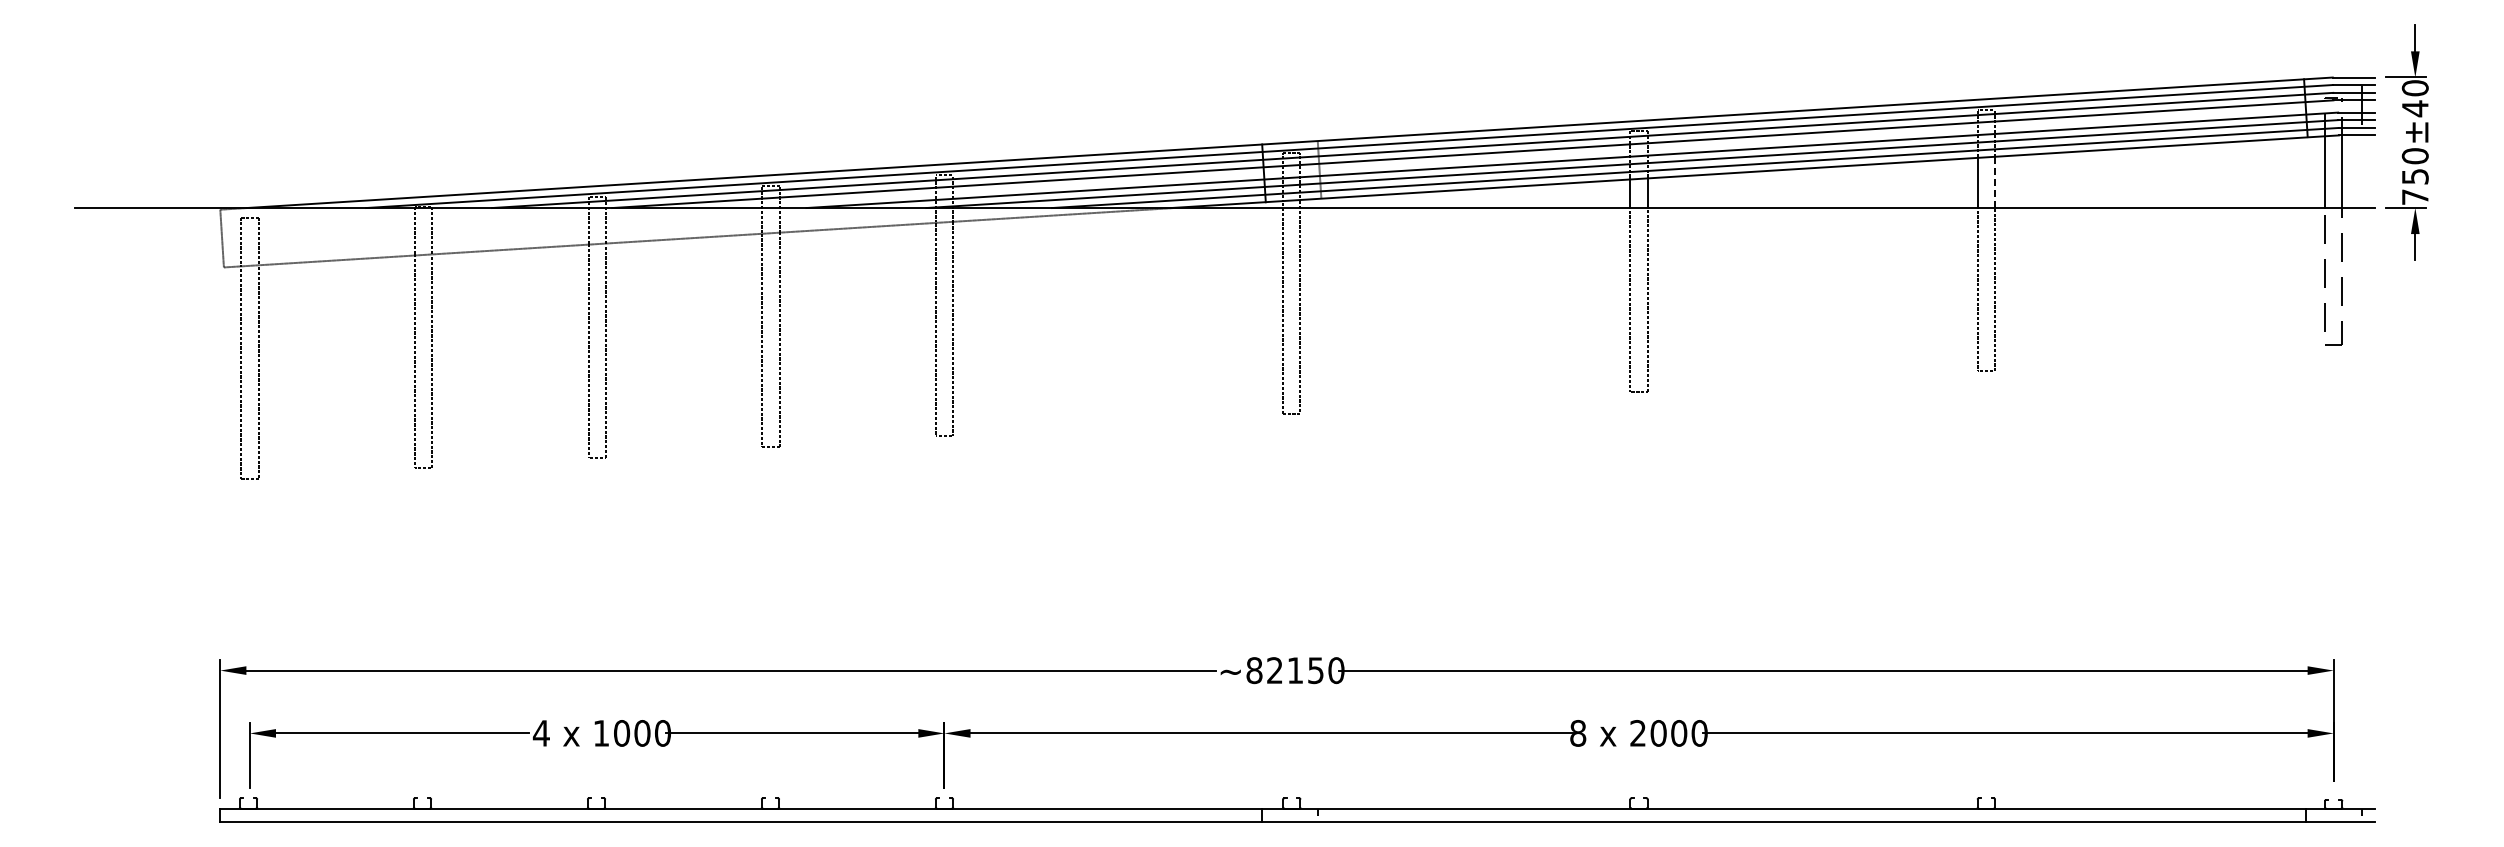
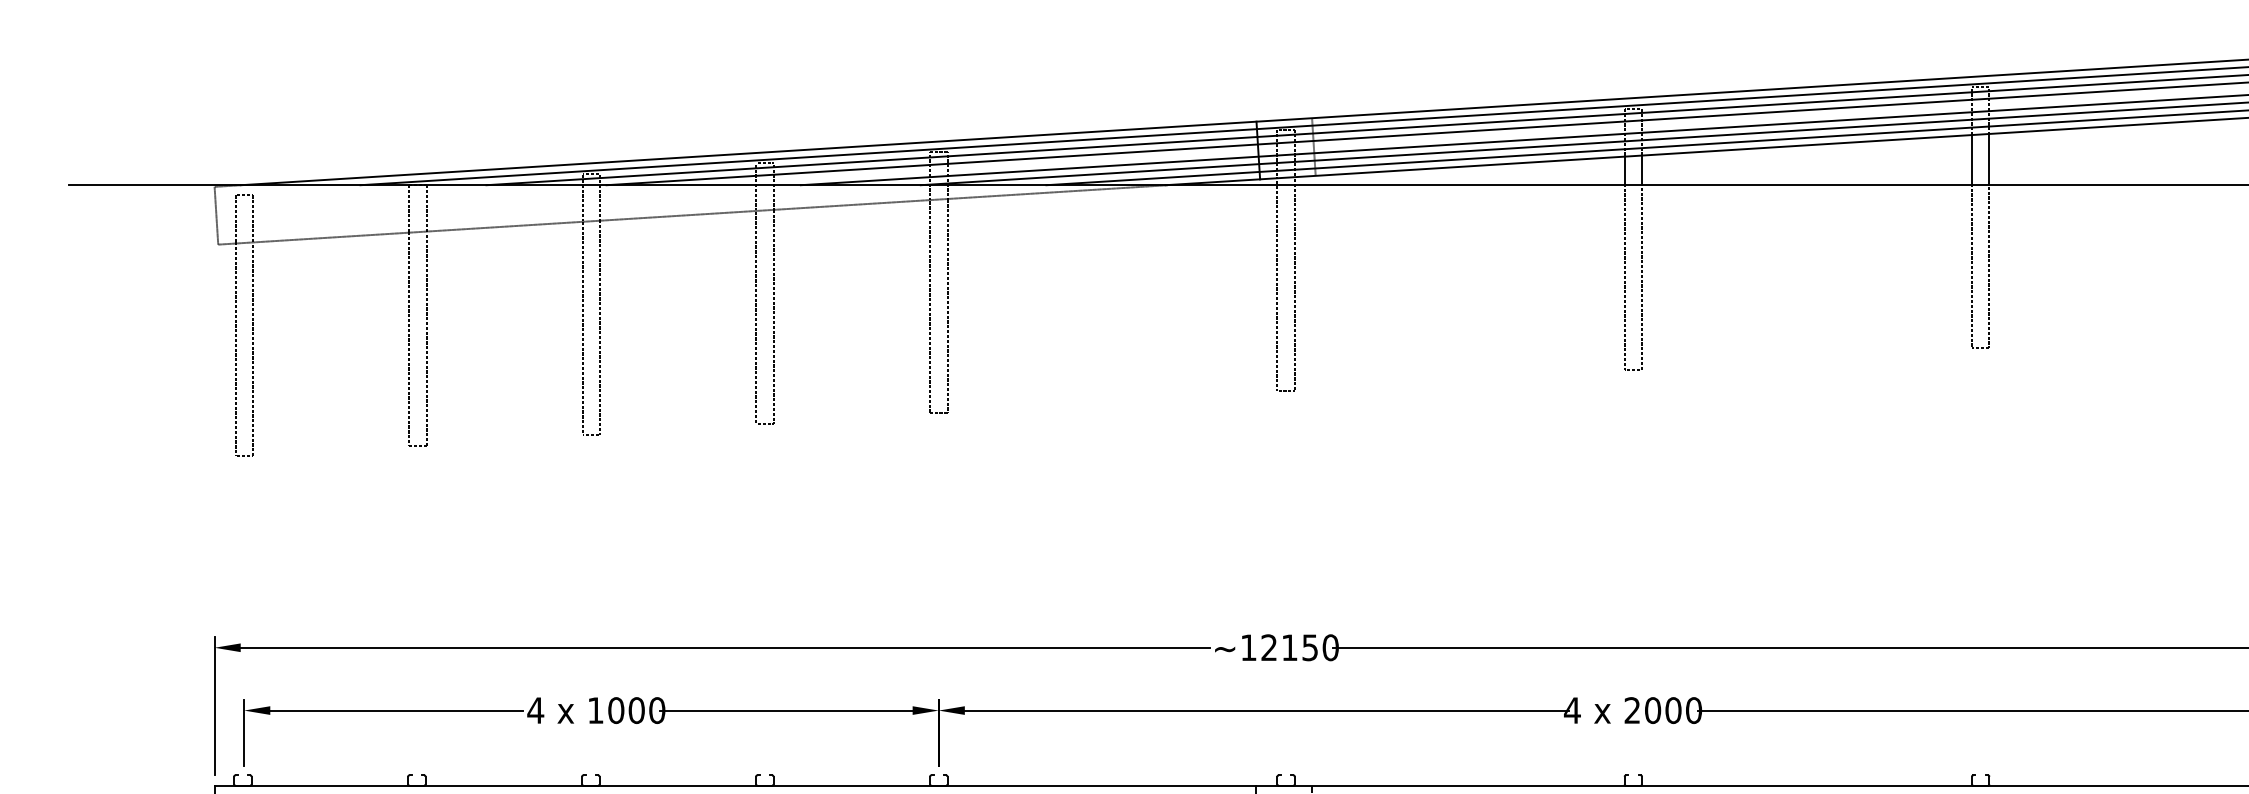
line: (1995, 182) -> (1989, 159), dashed -> solid
text: (1254, 670) -> (1248, 647), ~82150 -> ~12150
text: (1577, 733) -> (1571, 710), 8 -> 4

